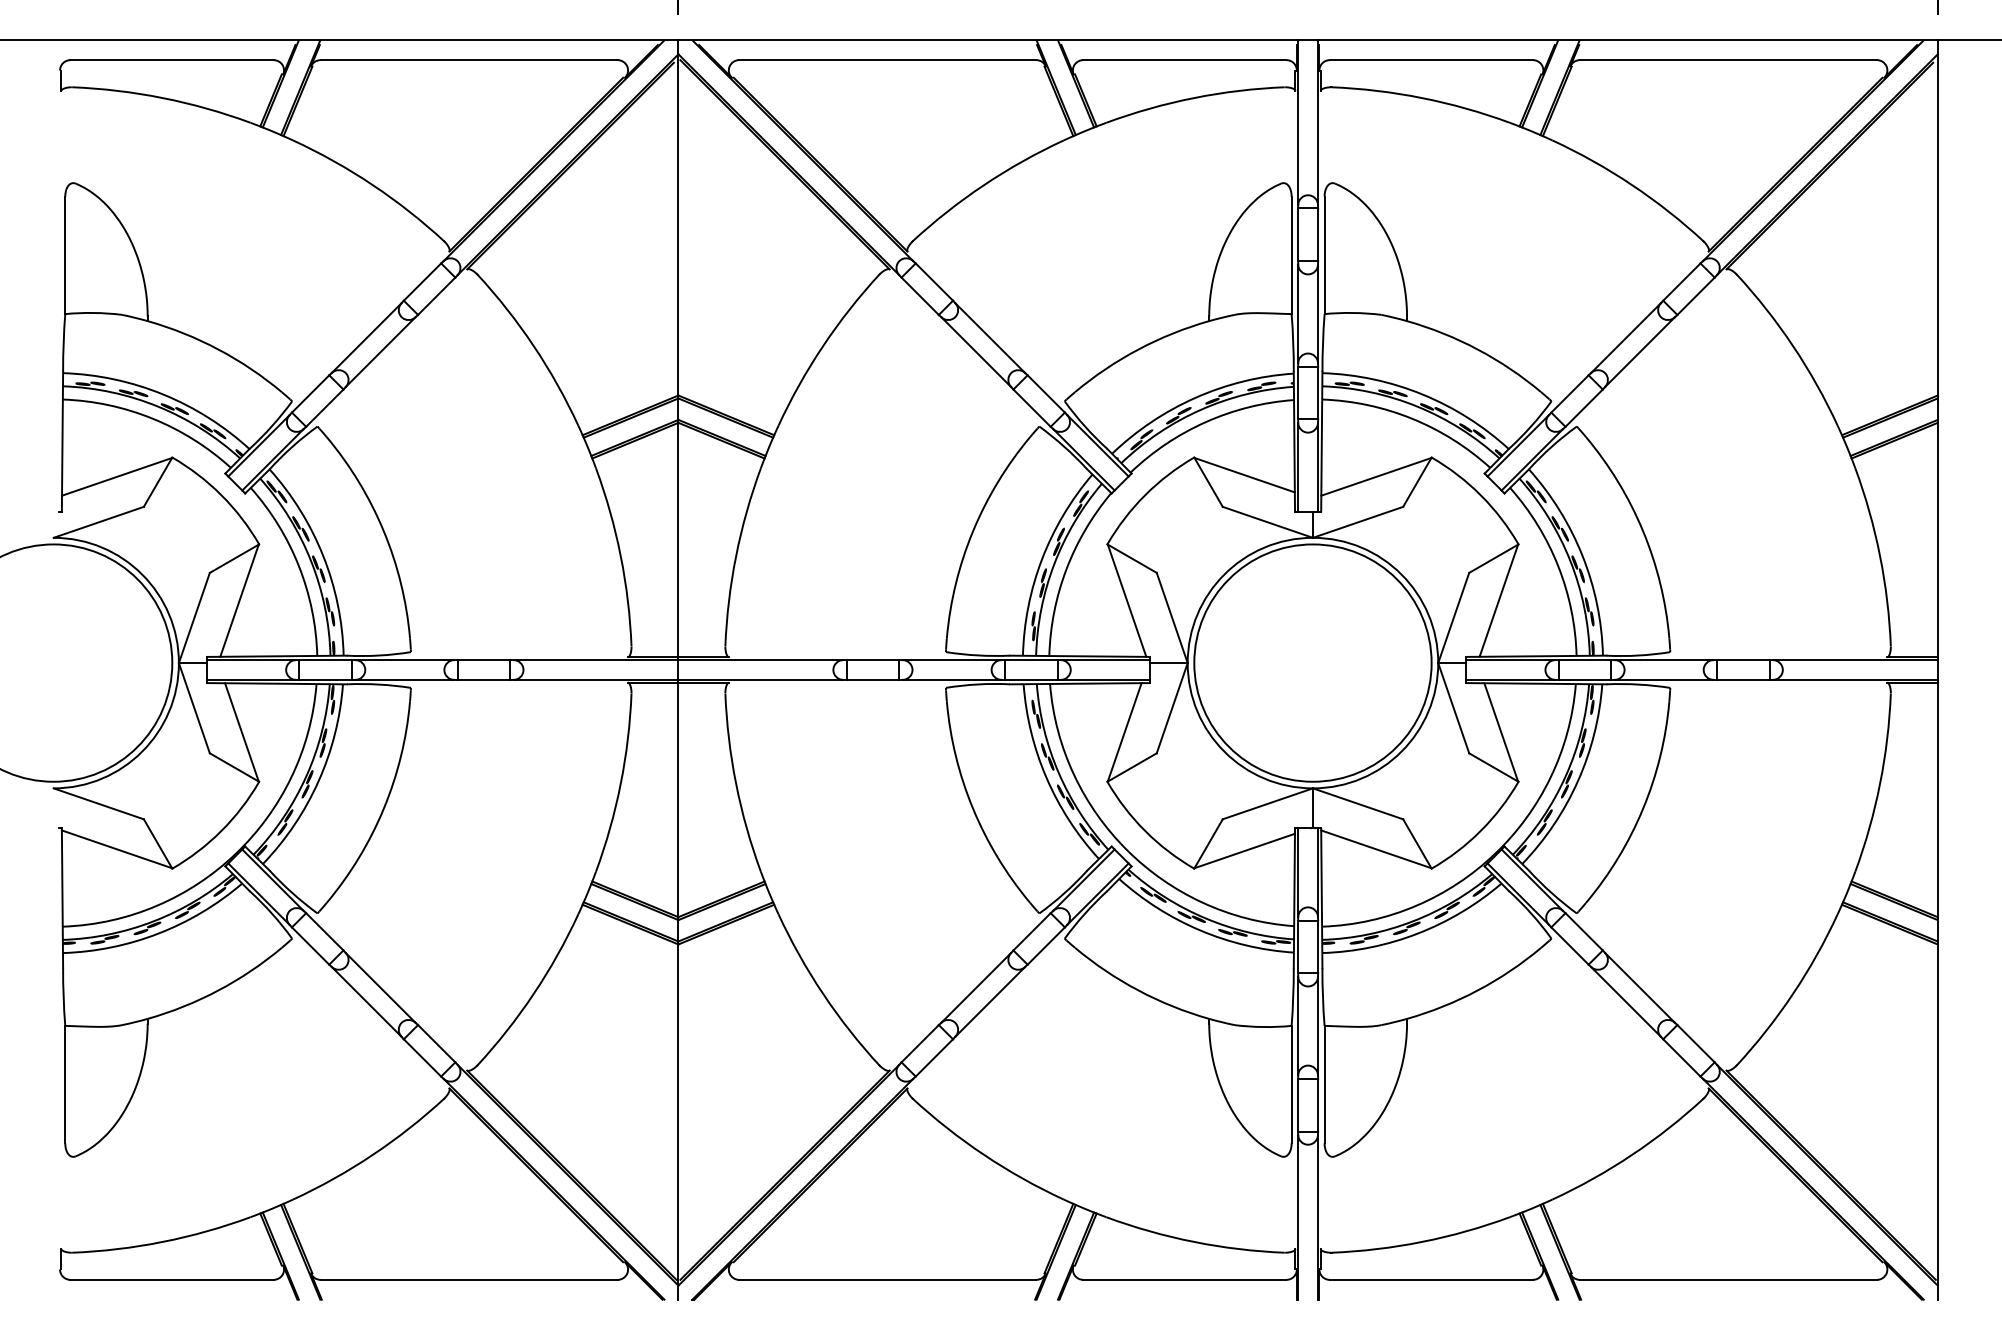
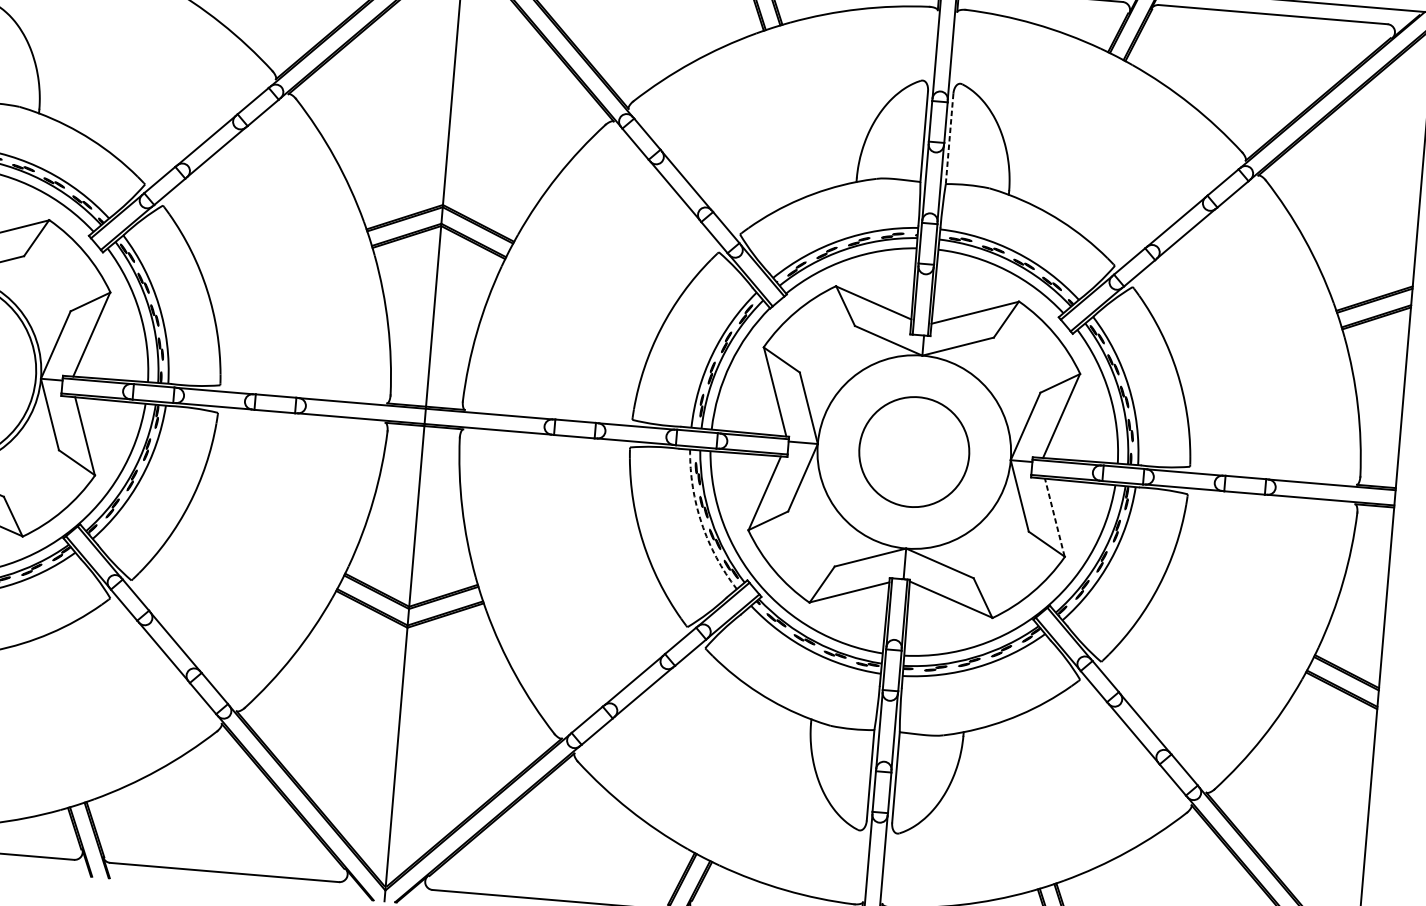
line: (1324, 255) -> (949, 138), solid -> dashed
circle: (1312, 662) -> (913, 451), size x0.6
line: (1501, 732) -> (1054, 517), solid -> dashed
arc: (1046, 778) -> (701, 523), solid -> dashed

